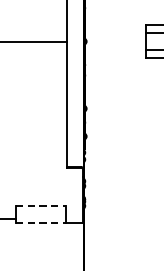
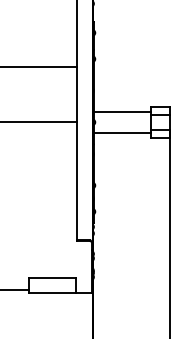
line: (114, 30) -> (121, 111), added
line: (114, 53) -> (121, 133), added
line: (41, 206) -> (52, 277), dashed -> solid
line: (41, 223) -> (52, 293), dashed -> solid

